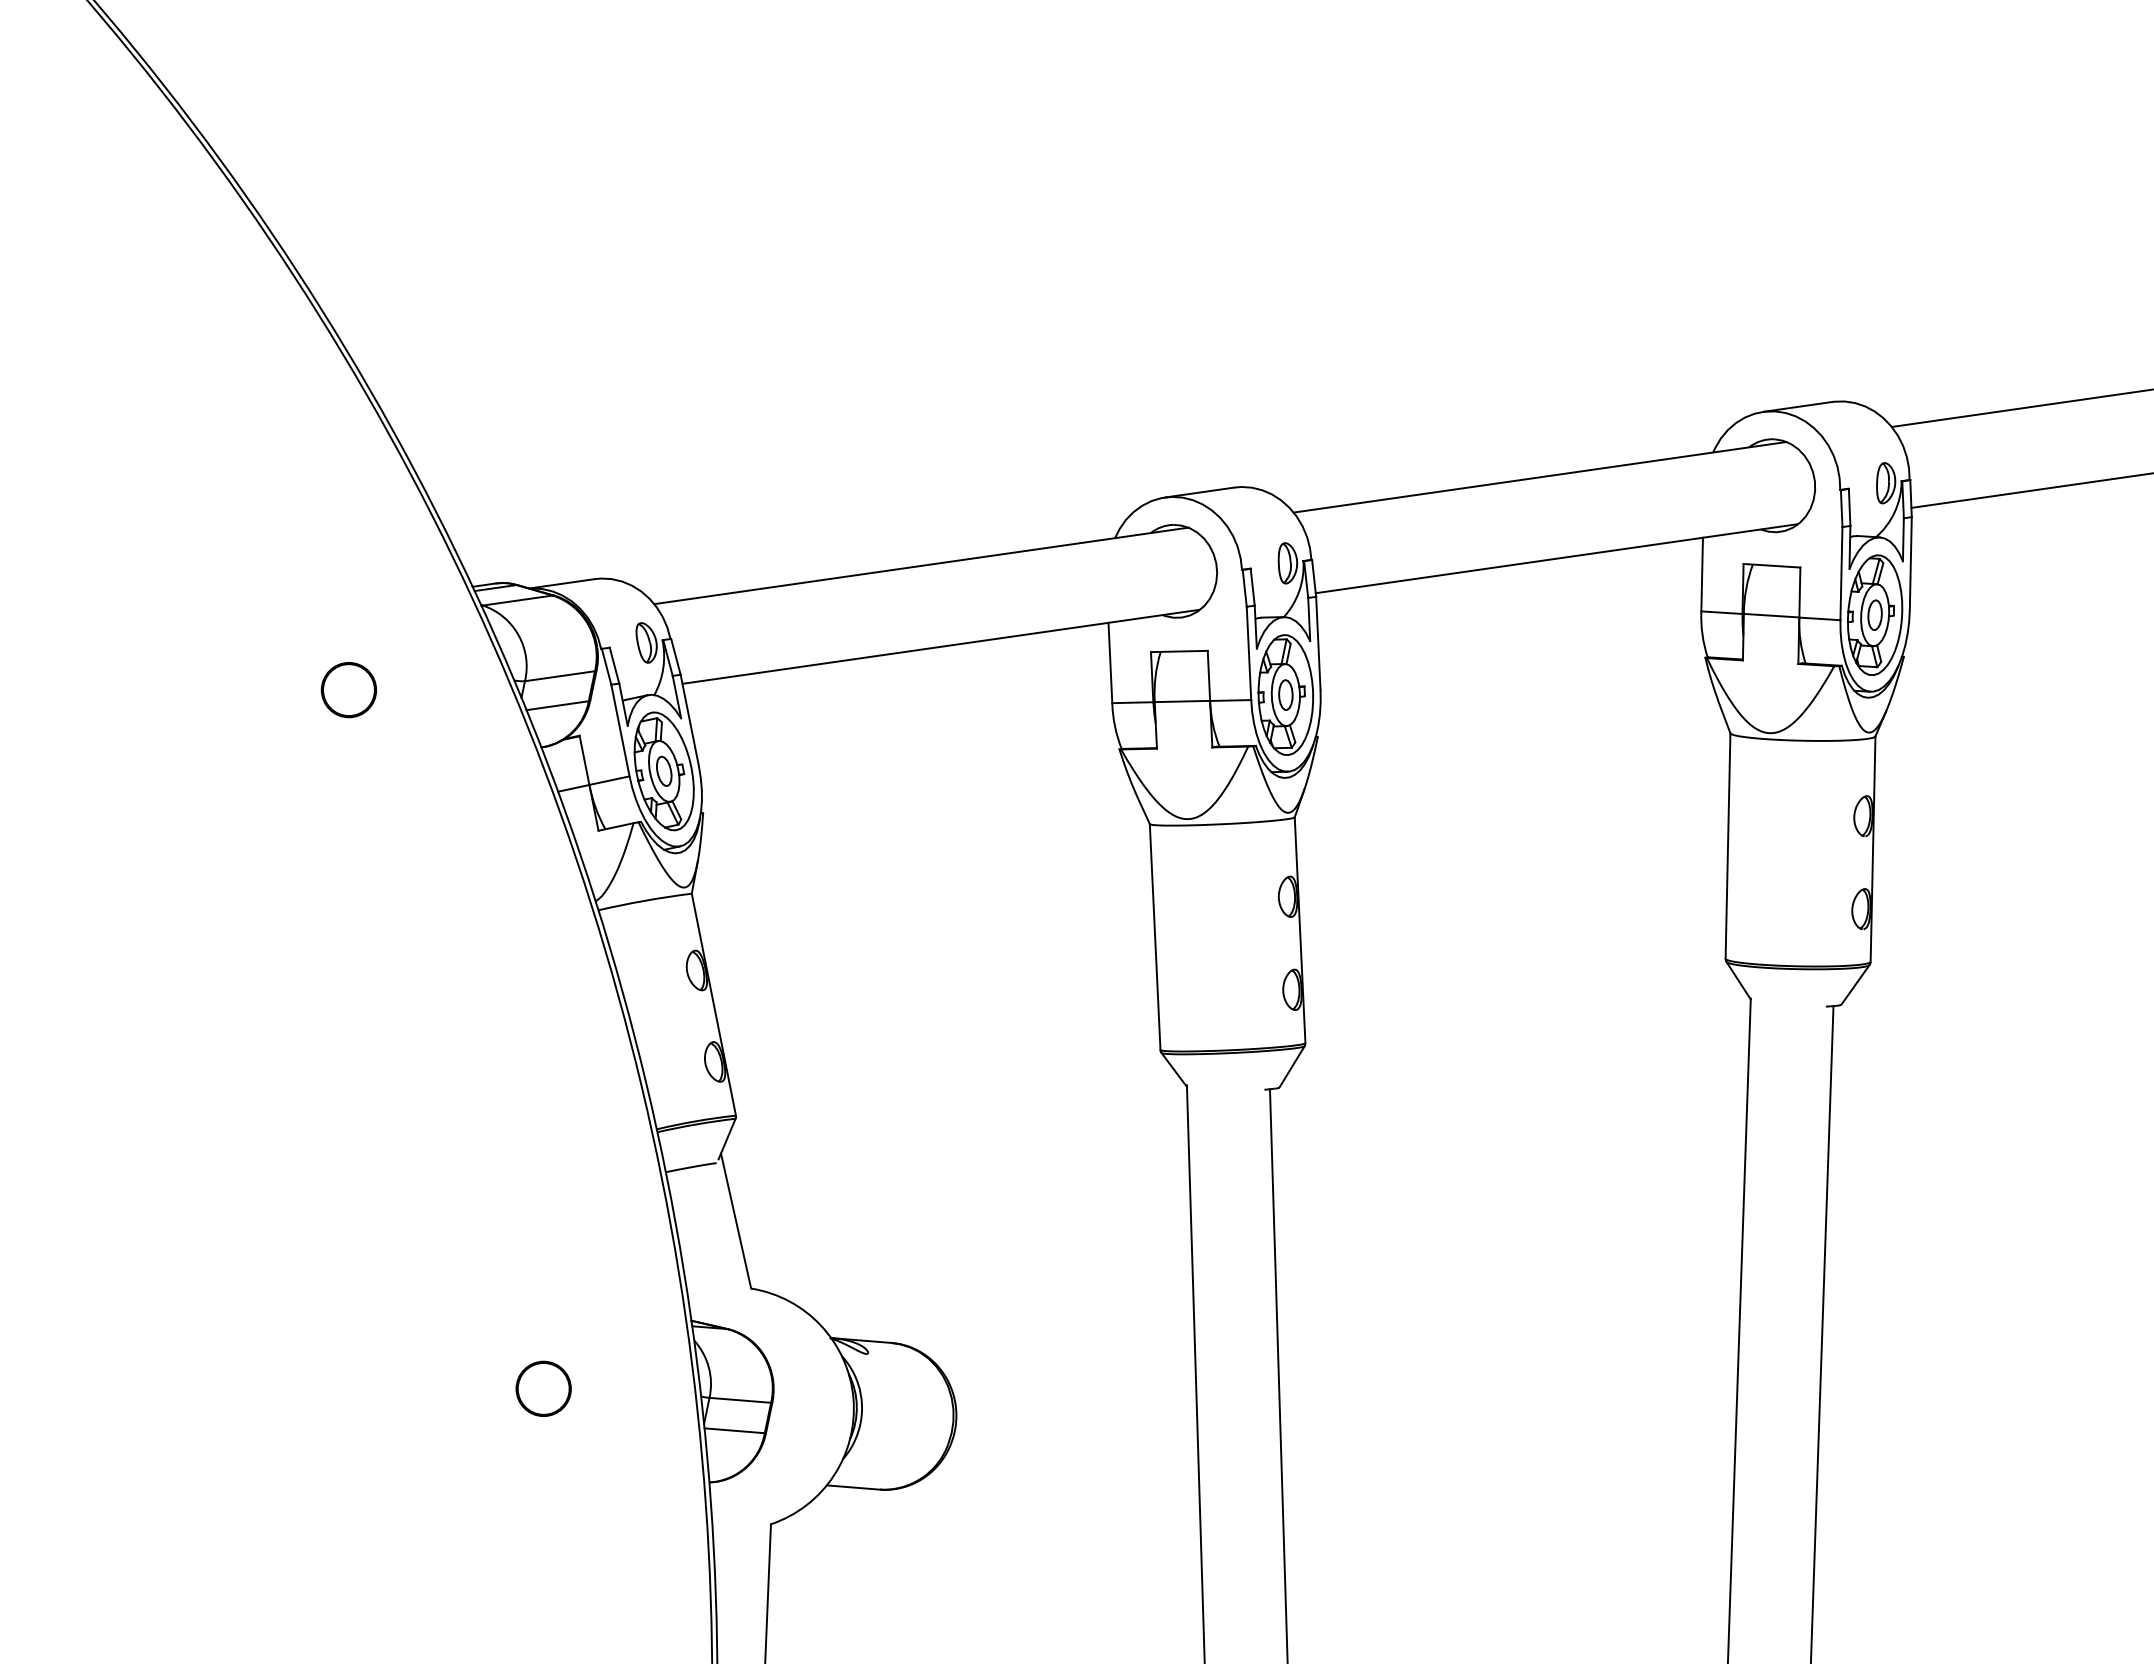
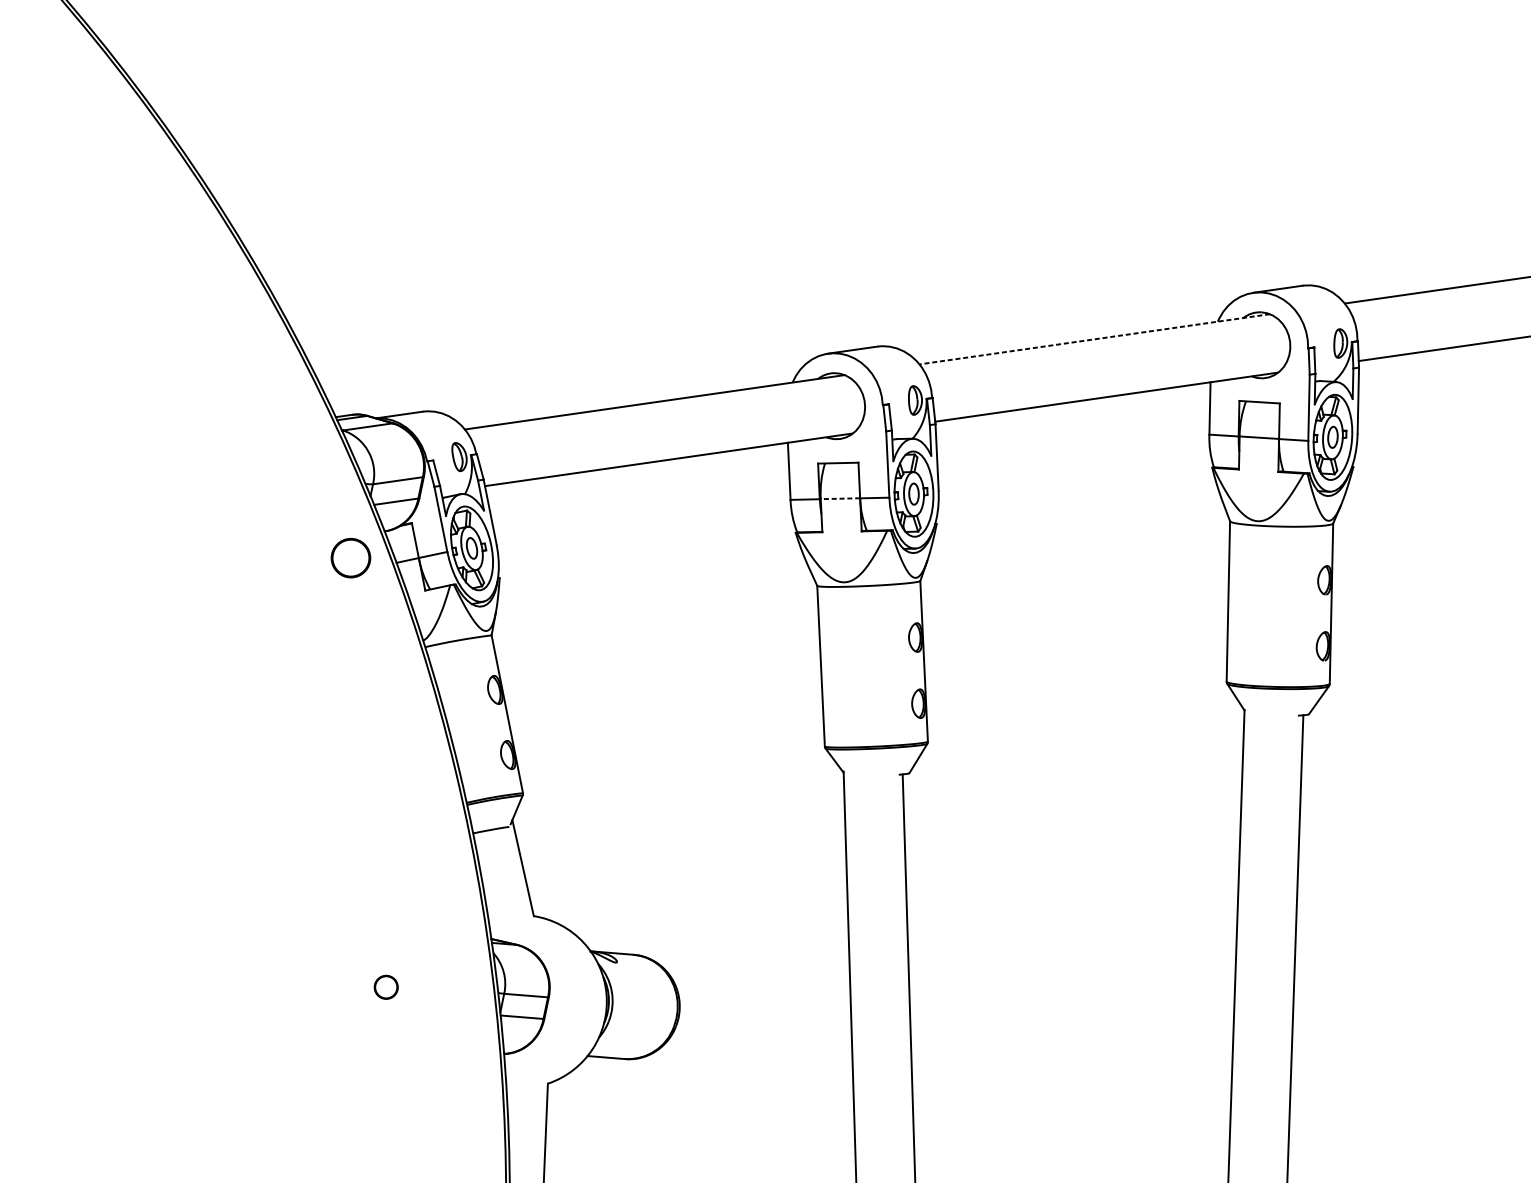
line: (1540, 477) -> (1095, 339), solid -> dashed
part: (348, 690) -> (350, 558), moved
line: (1182, 701) -> (840, 498), solid -> dashed
part: (543, 1388) -> (386, 987), size x0.6

